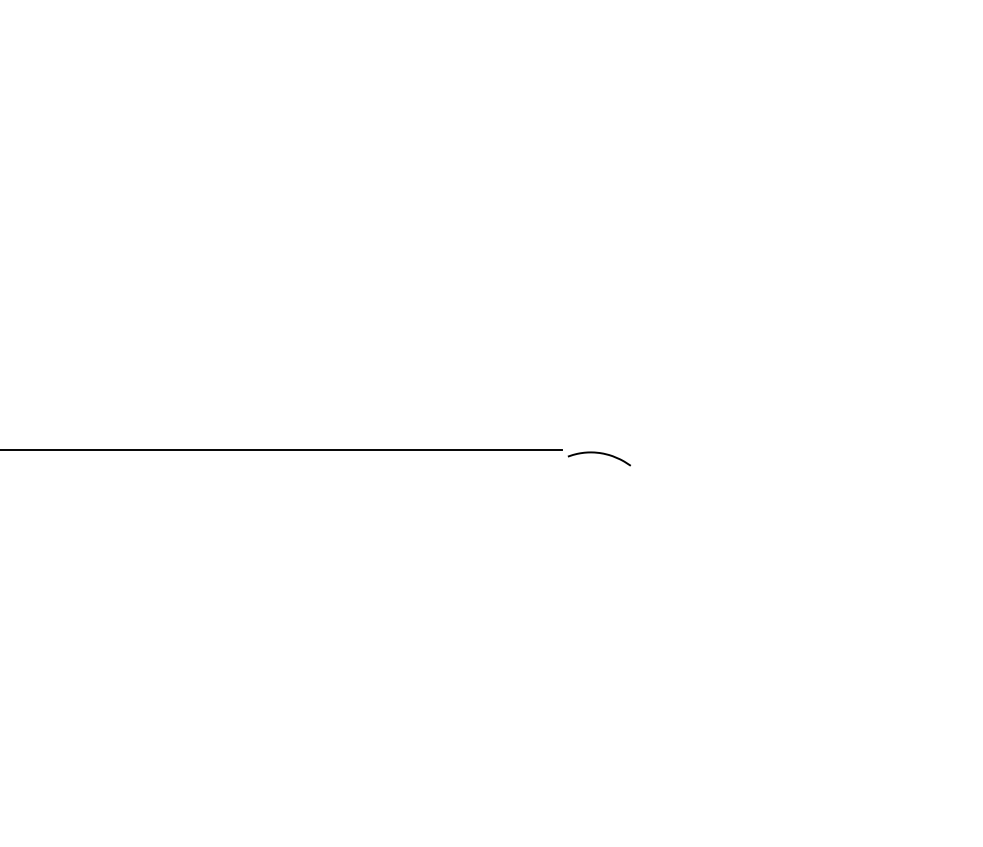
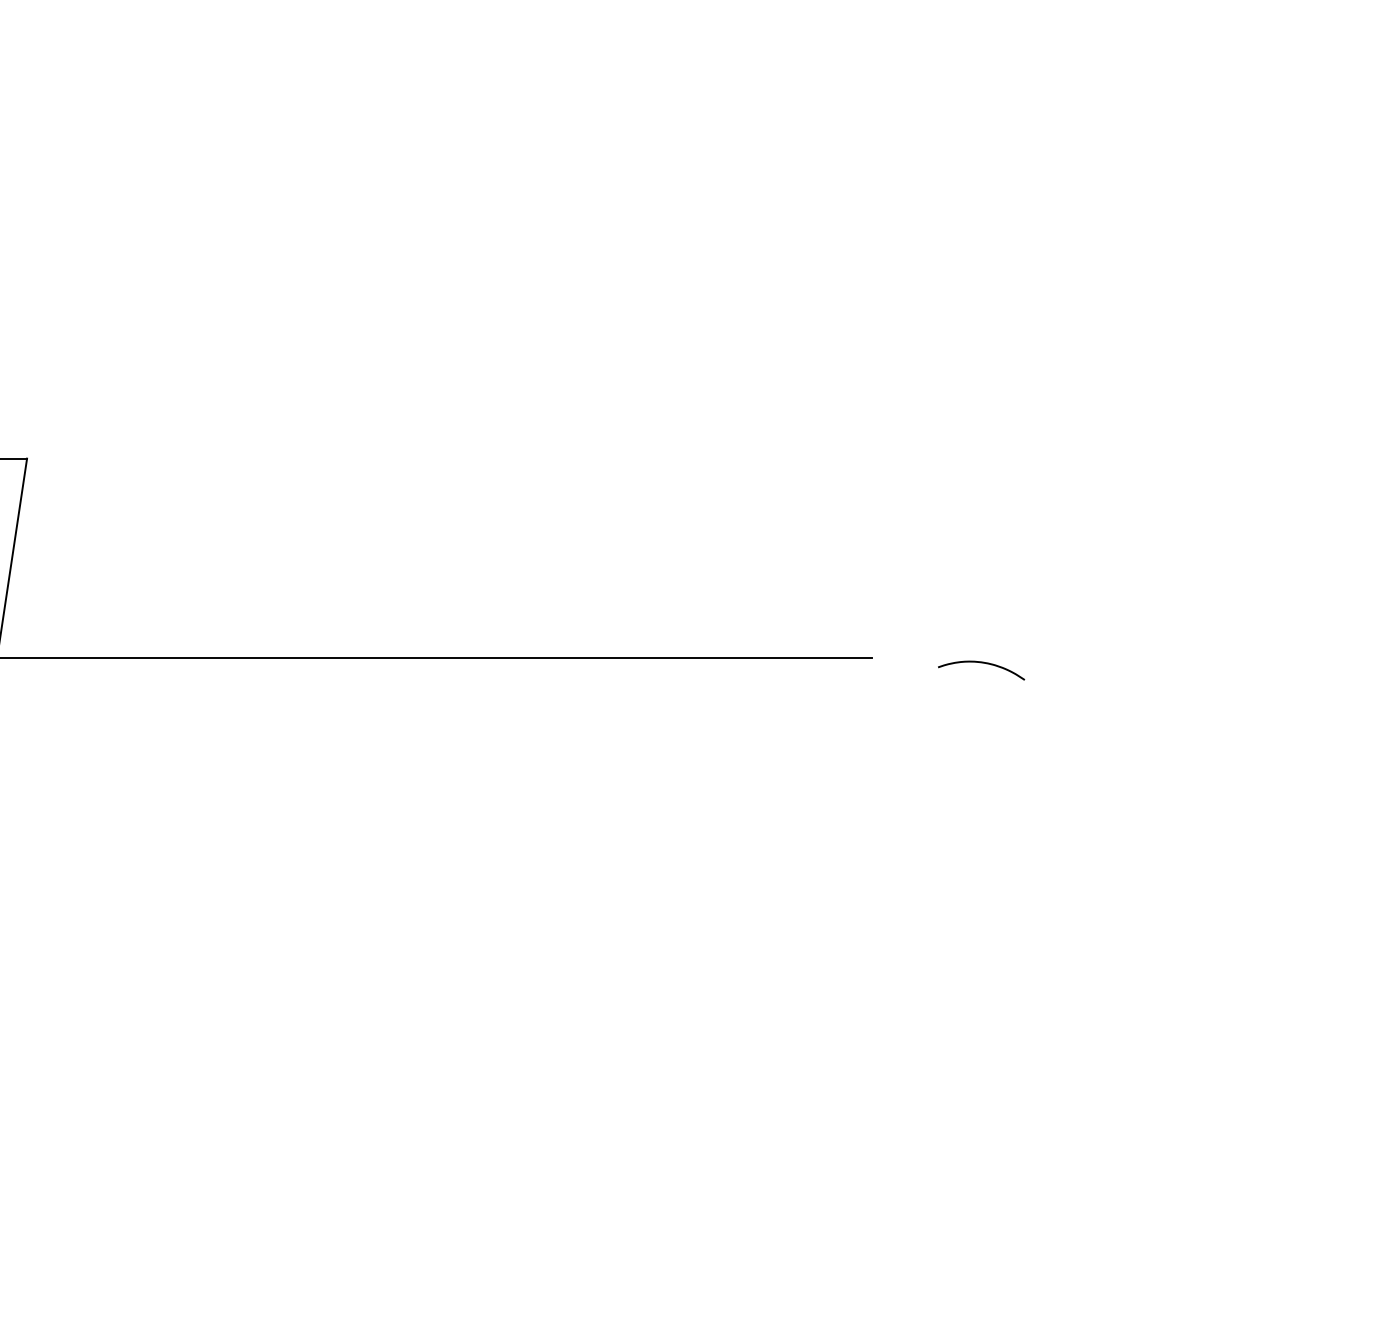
curve: (599, 453) -> (981, 663), moved

